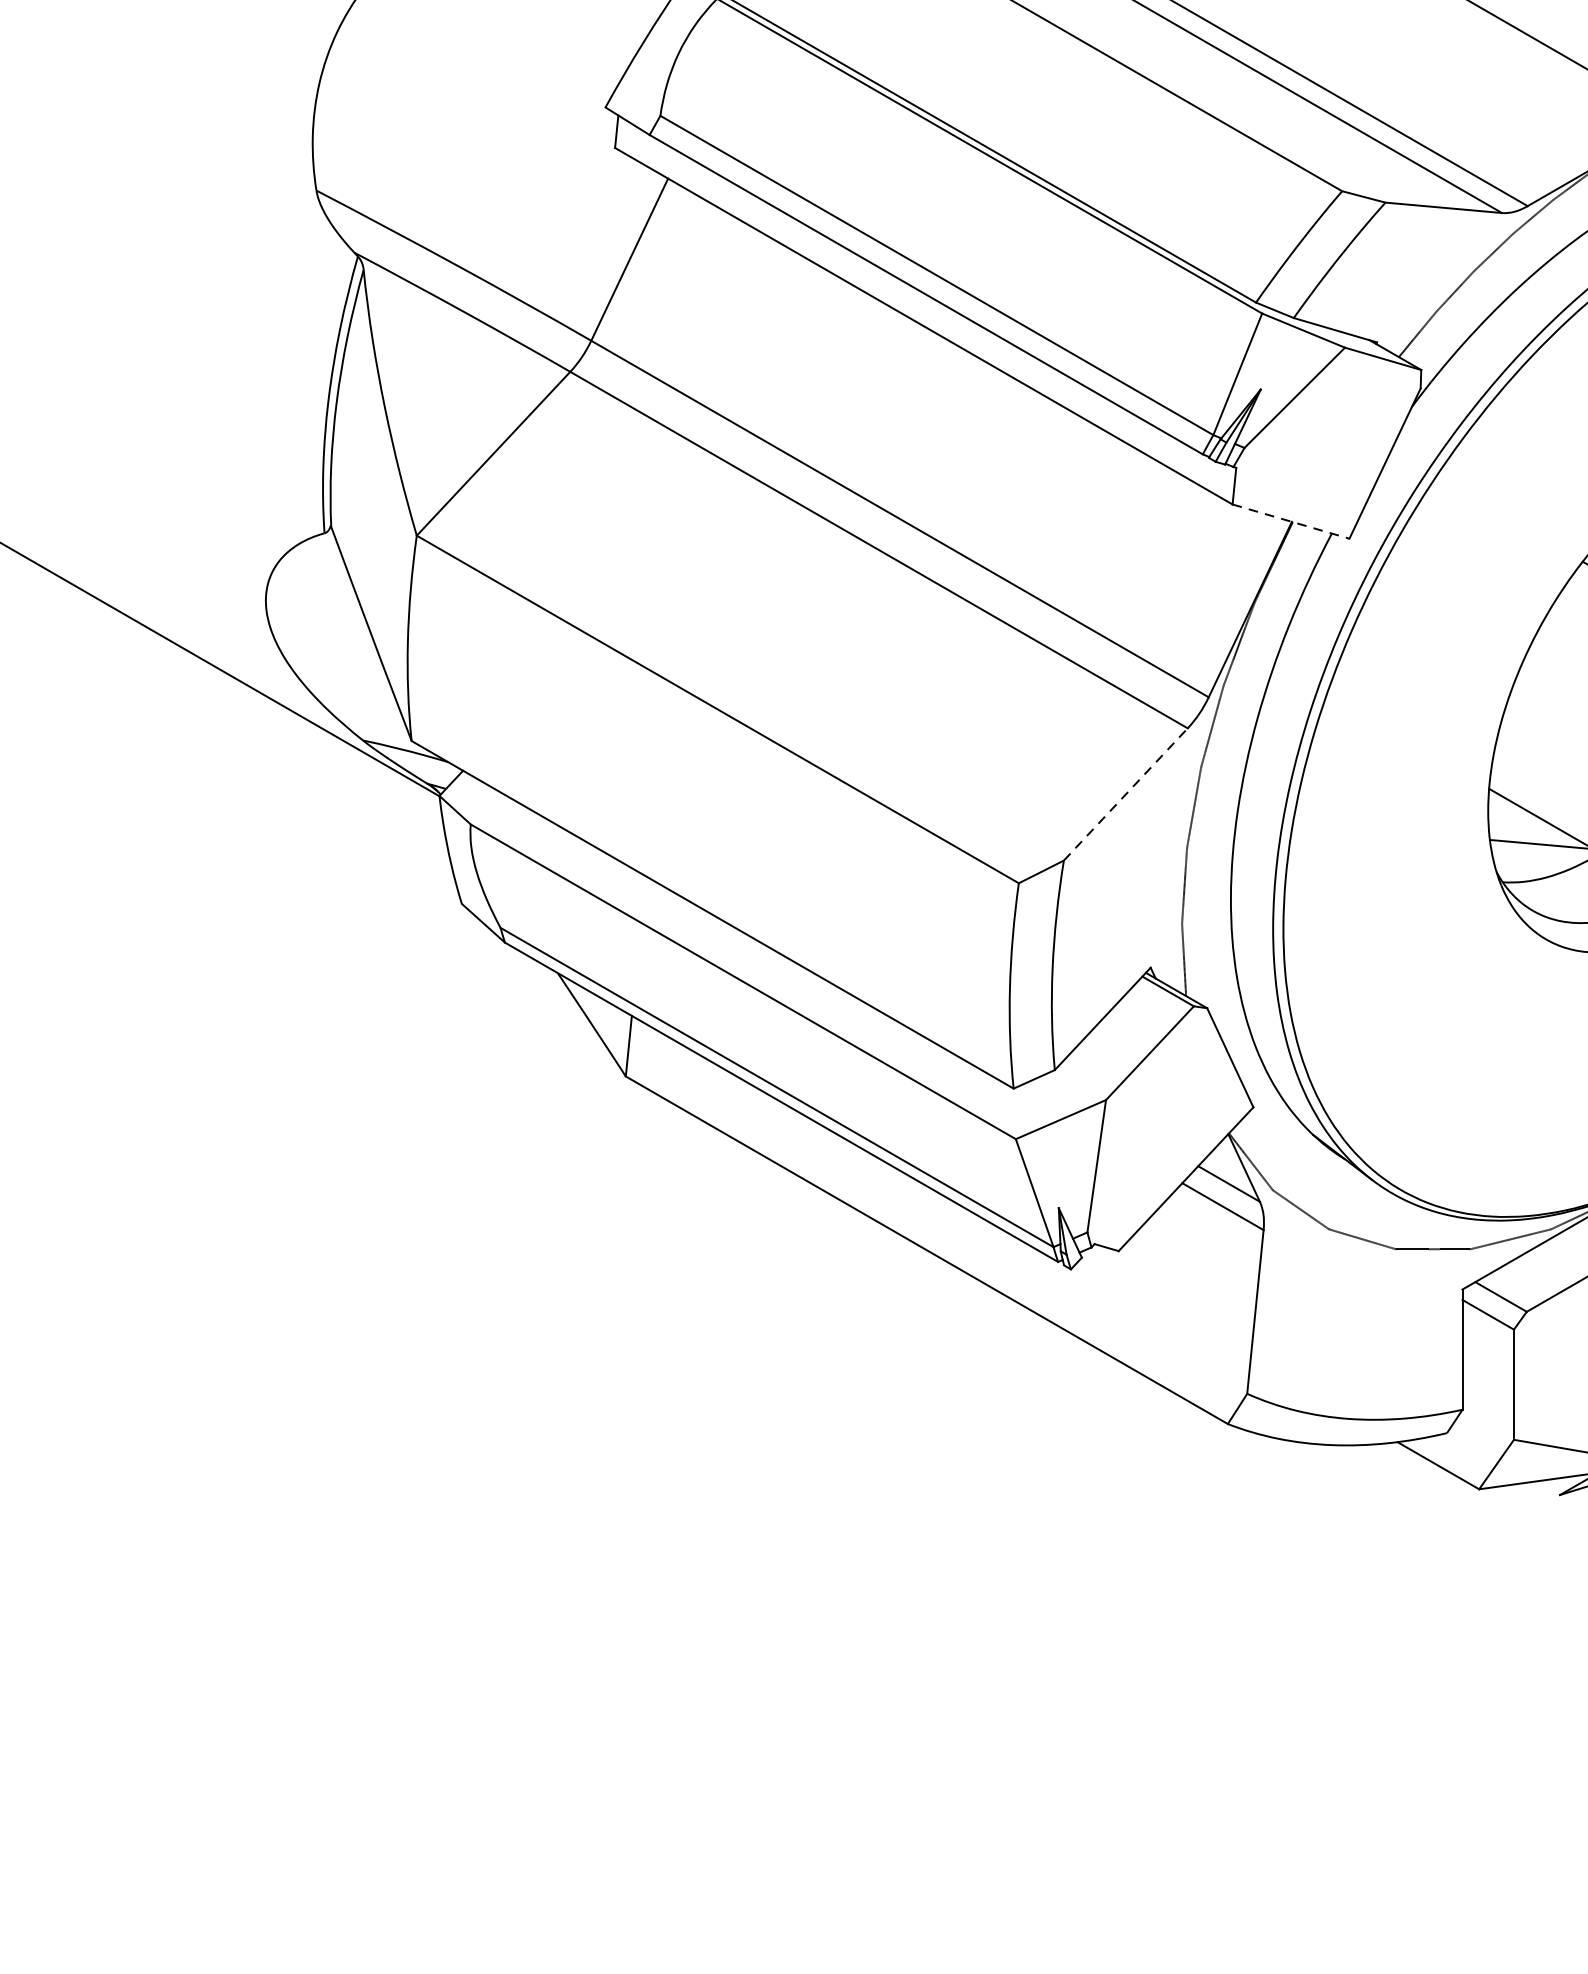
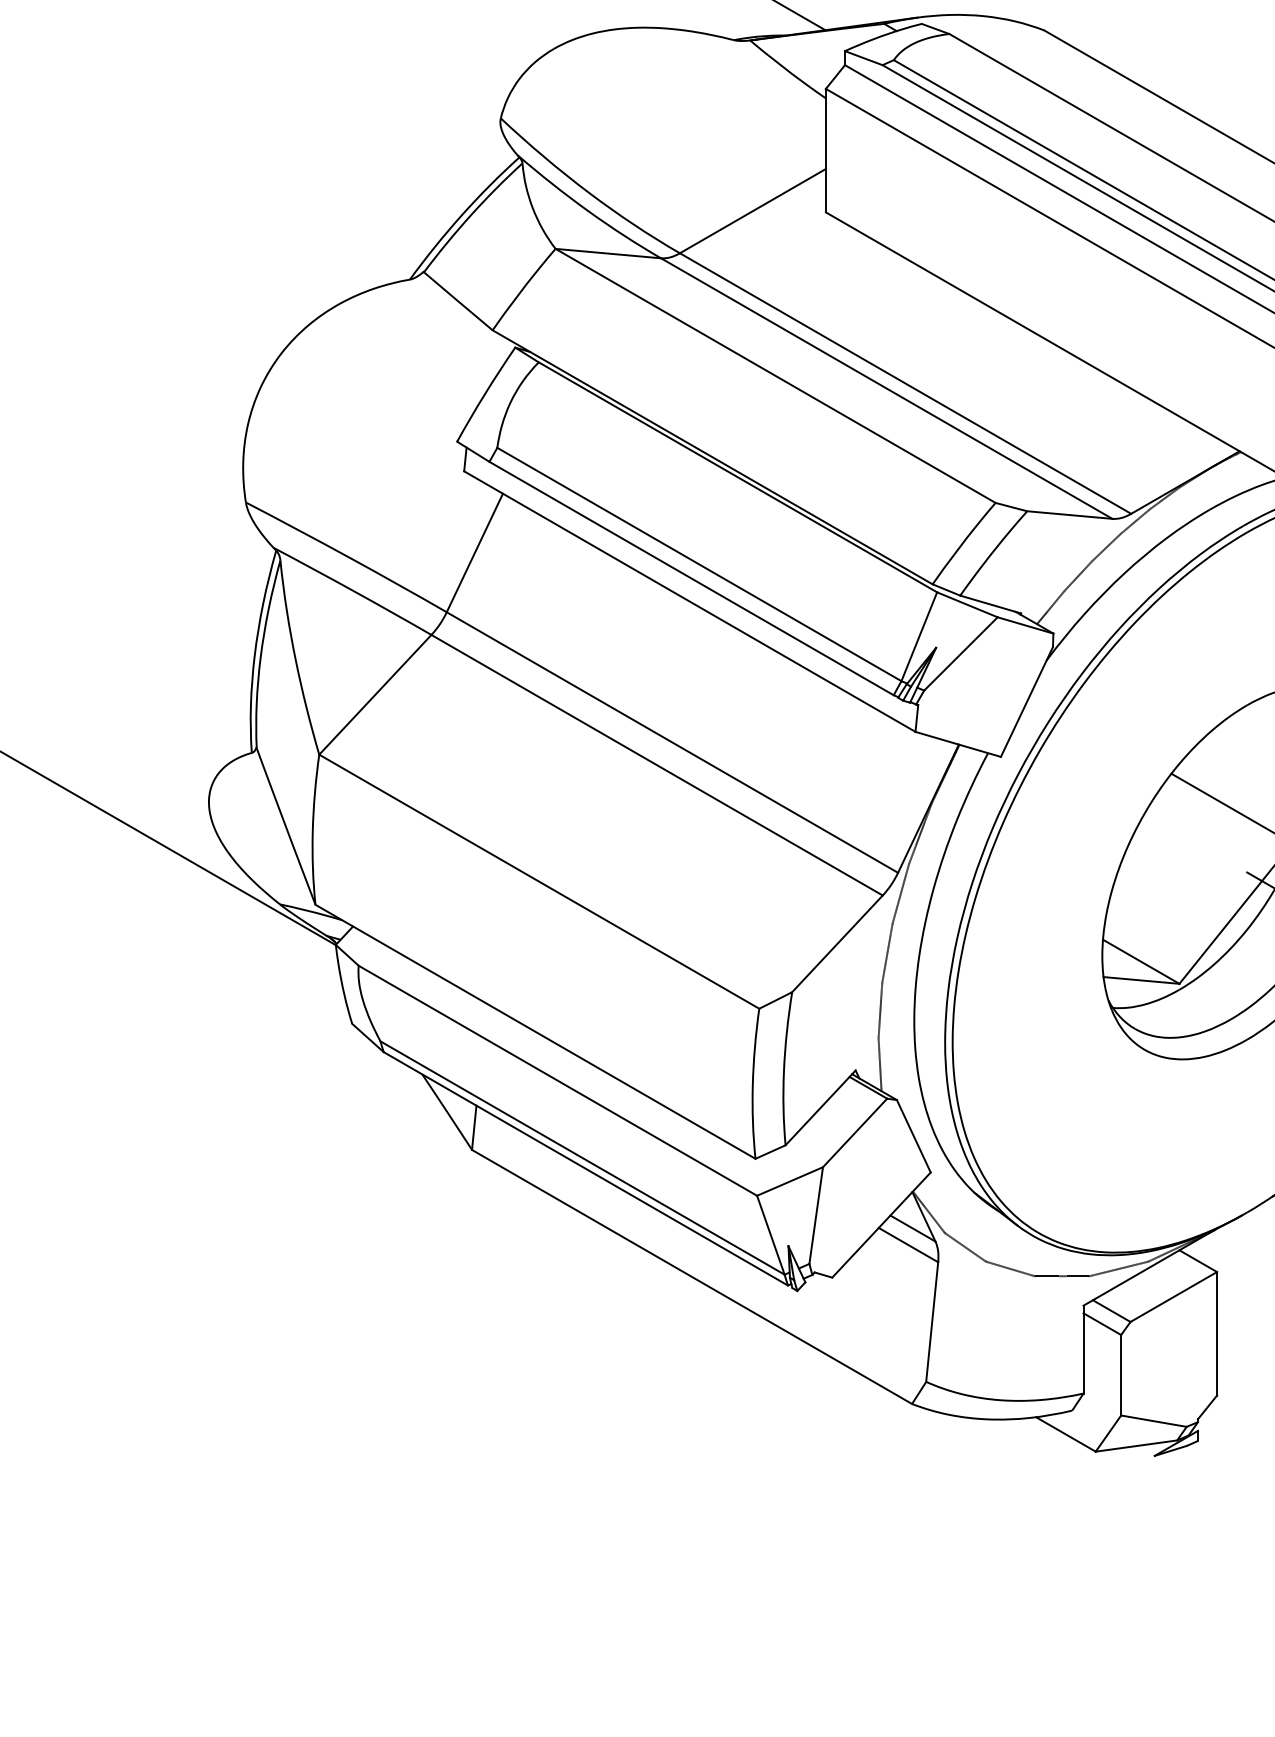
line: (1291, 521) -> (958, 744), dashed -> solid
line: (1125, 794) -> (837, 943), dashed -> solid

